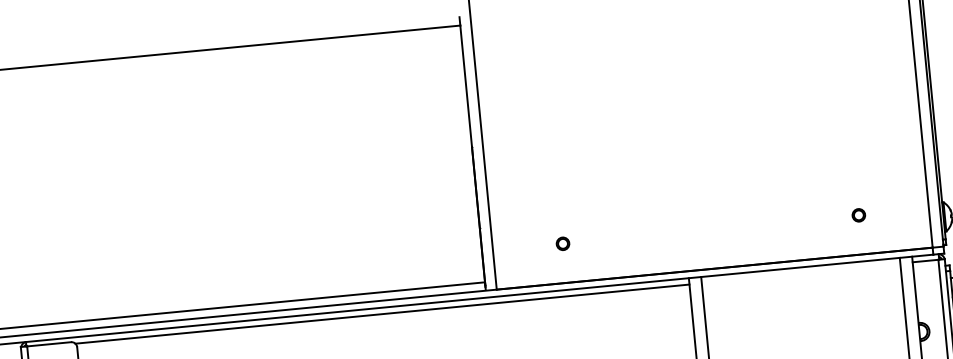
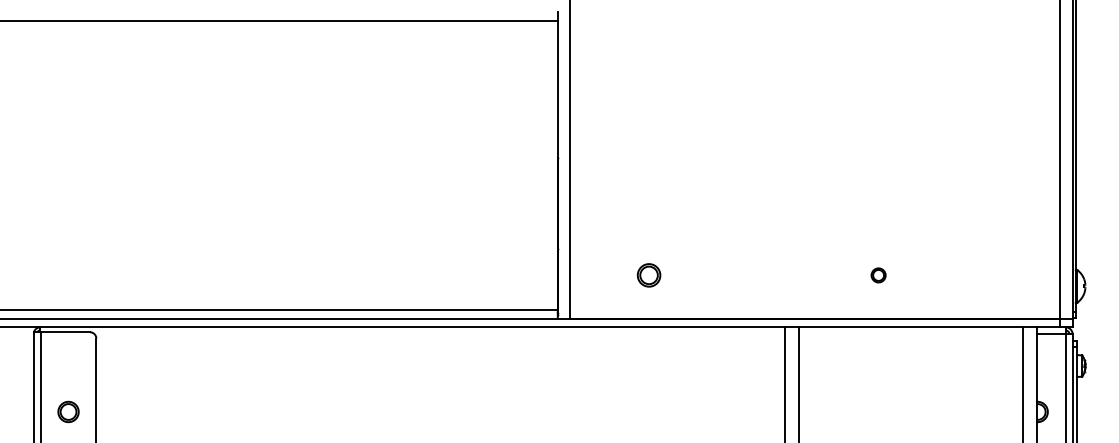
circle: (858, 215) -> (878, 275), moved
part: (562, 243) -> (648, 275), size x1.6
line: (381, 314) -> (439, 334), removed

